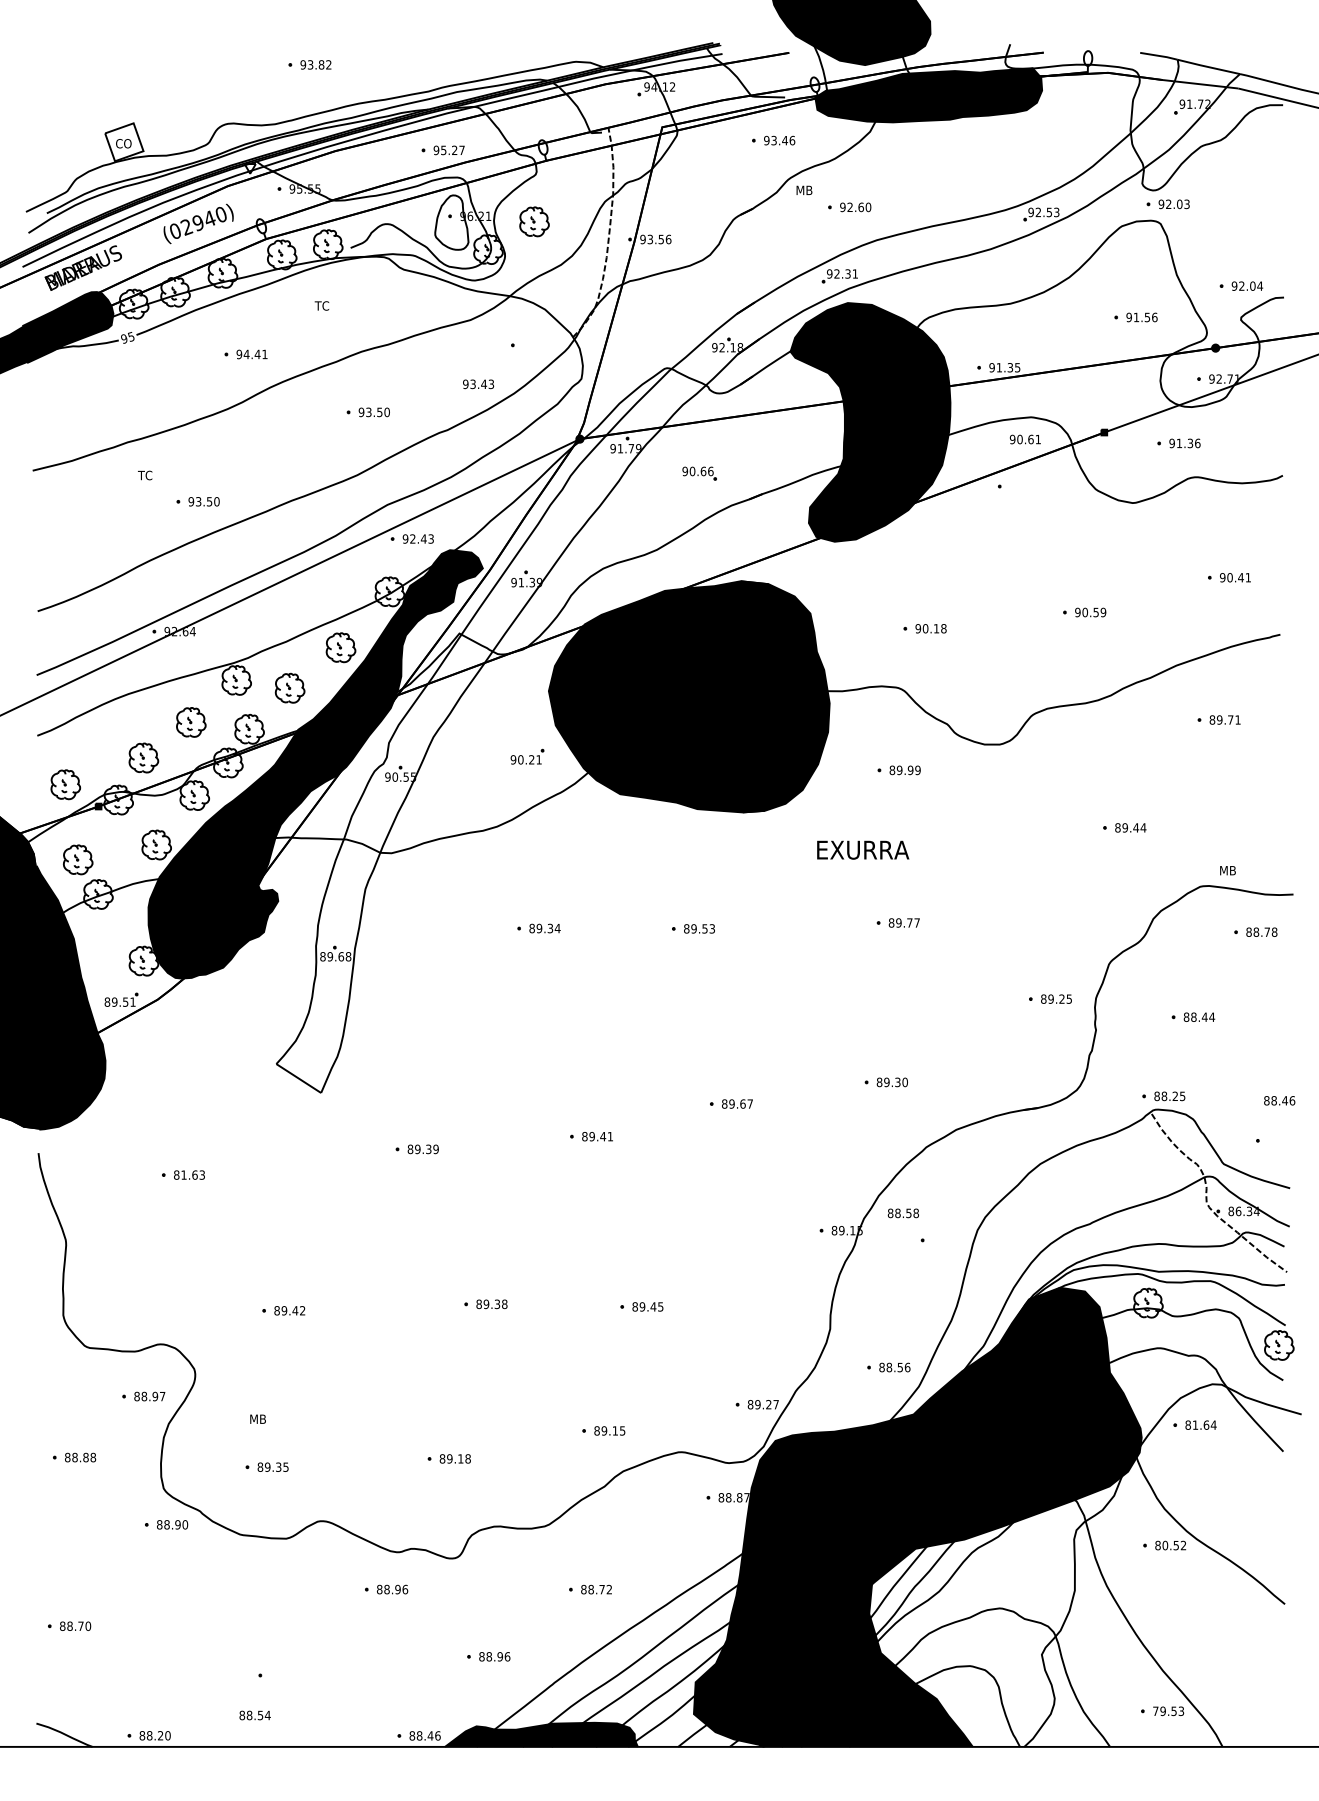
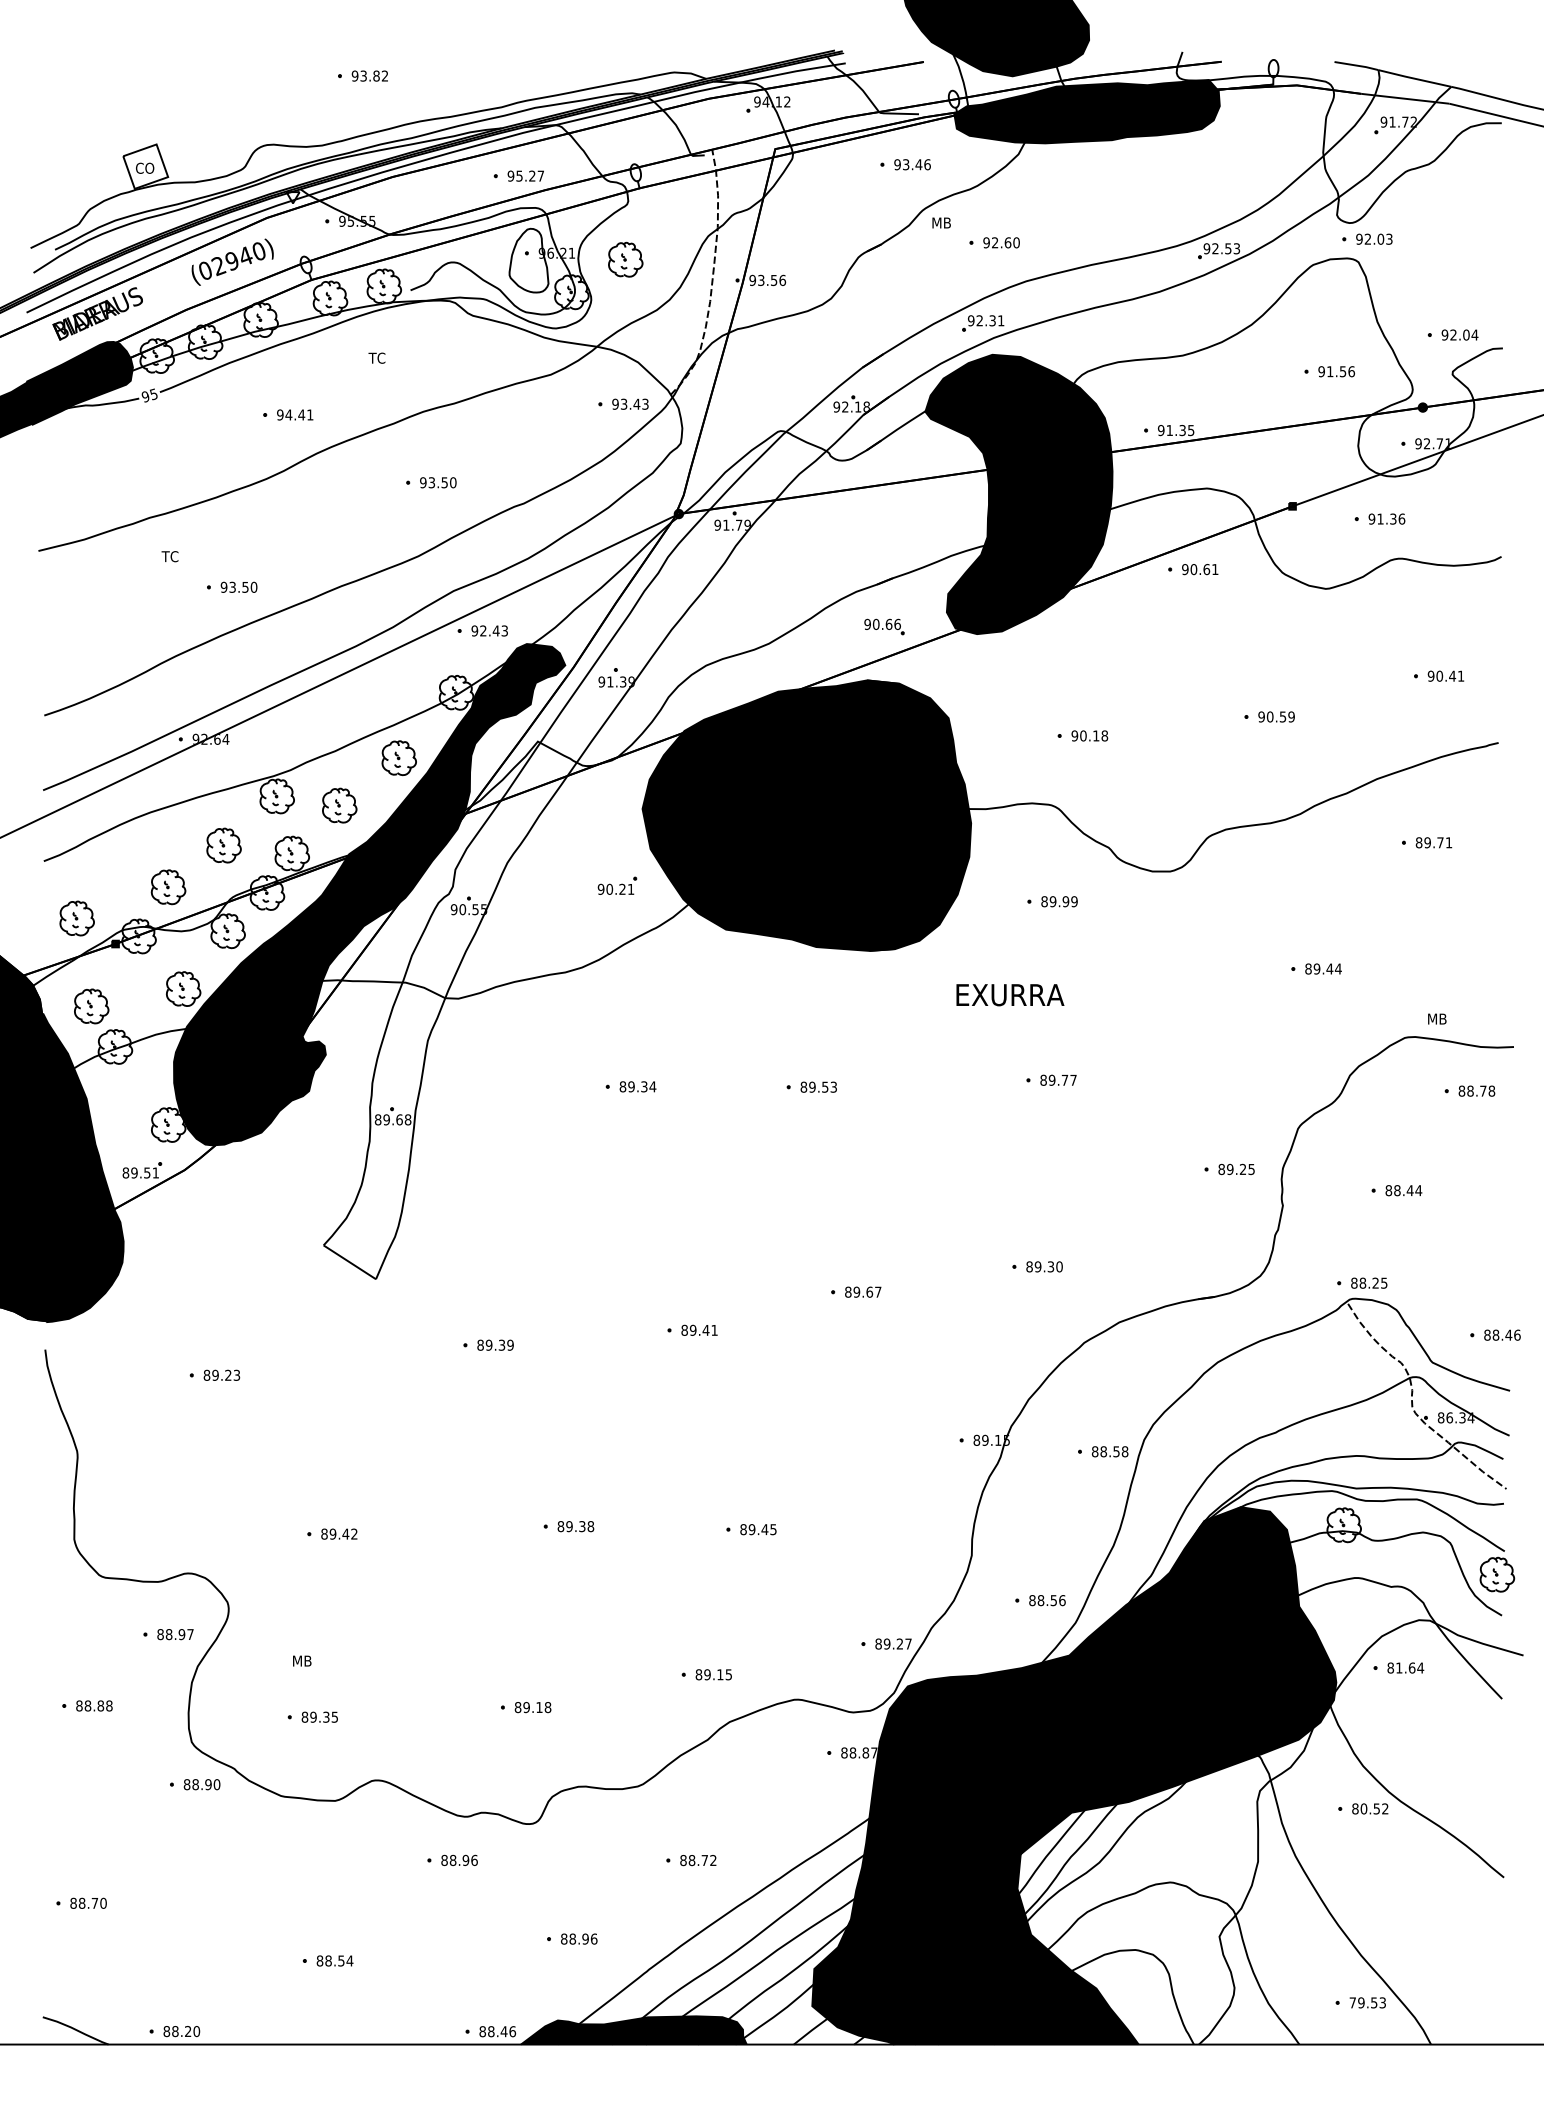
text: (478, 384) -> (630, 404), moved
text: (1024, 439) -> (1199, 569), moved
part: (699, 473) -> (884, 626), moved
text: (1279, 1100) -> (1502, 1334), moved
text: (189, 1174) -> (221, 1374), 81.63 -> 89.23
text: (902, 1213) -> (1109, 1451), moved
text: (254, 1715) -> (334, 1960), moved

